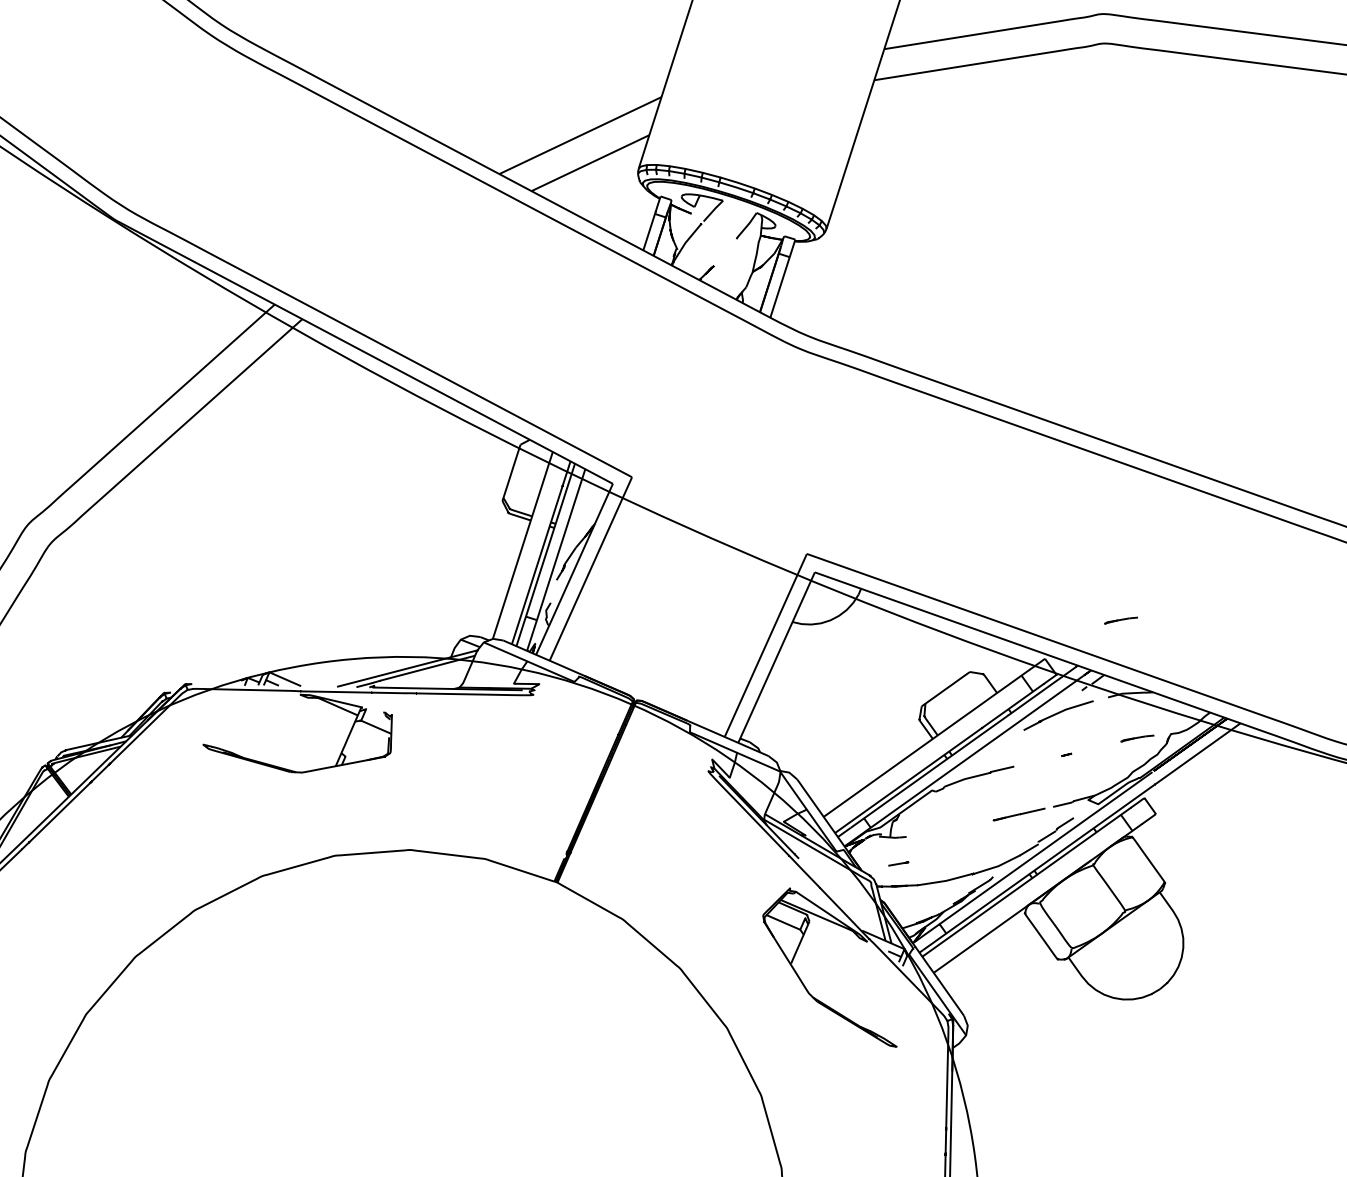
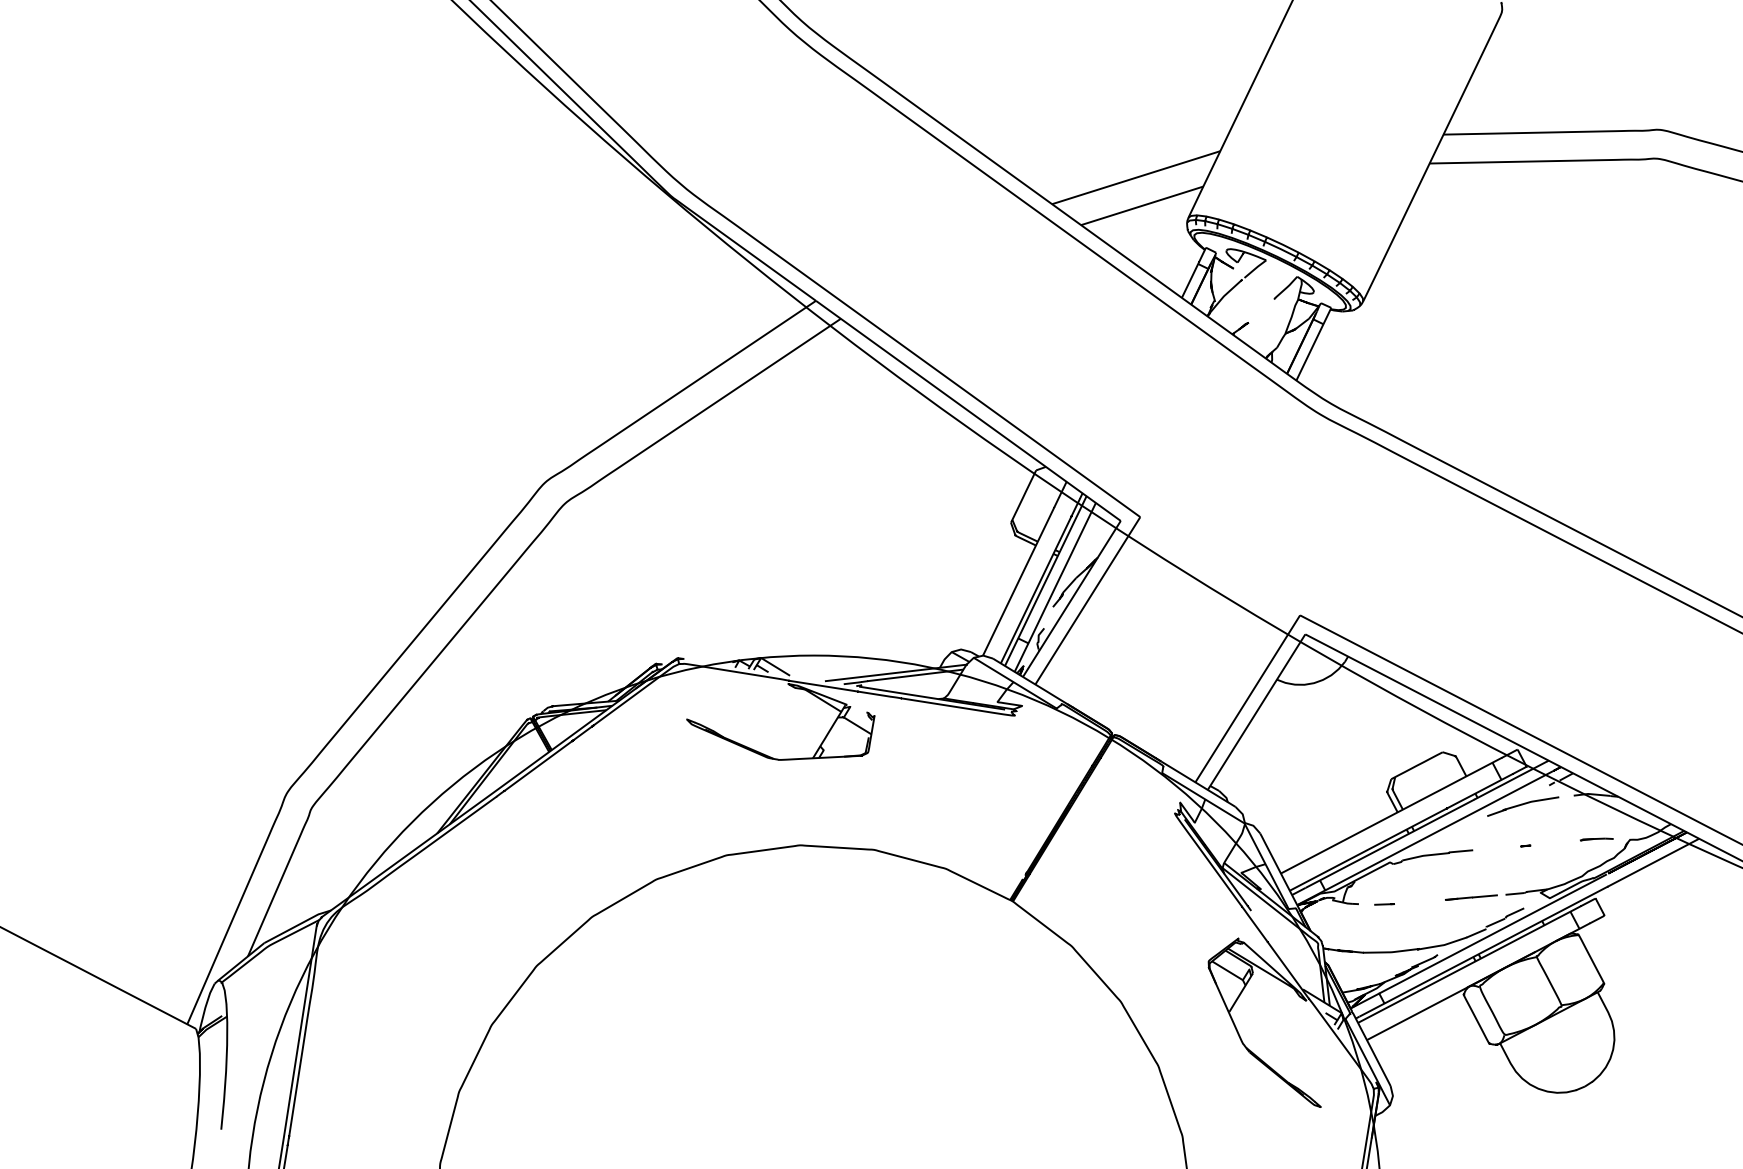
line: (1120, 620) -> (1596, 722), removed
line: (898, 864) -> (1384, 904), moved

